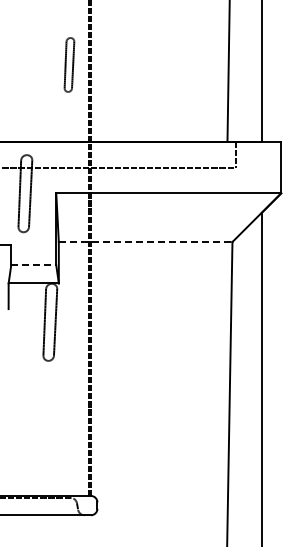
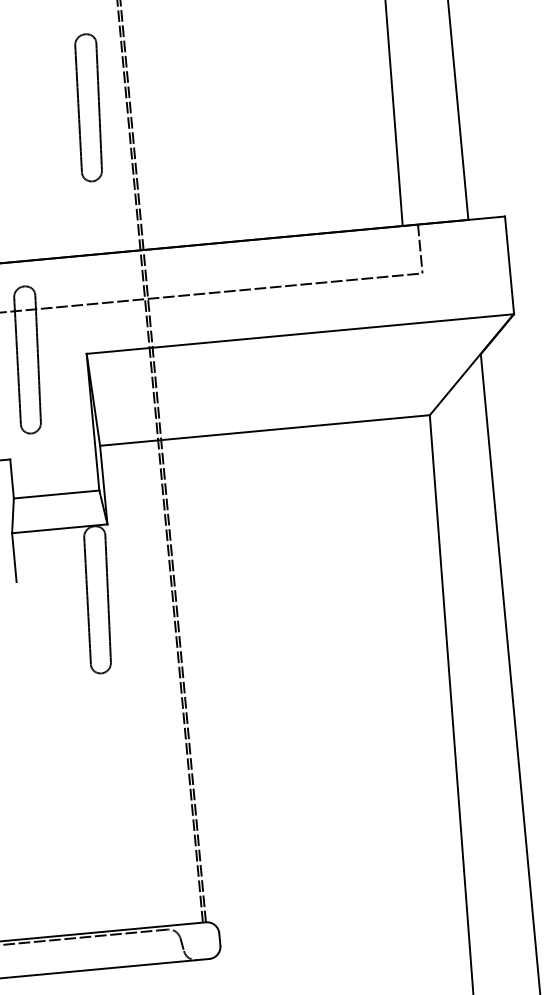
part: (69, 64) -> (89, 106), size x1.43
line: (145, 242) -> (264, 431), dashed -> solid
line: (33, 265) -> (56, 494), dashed -> solid

